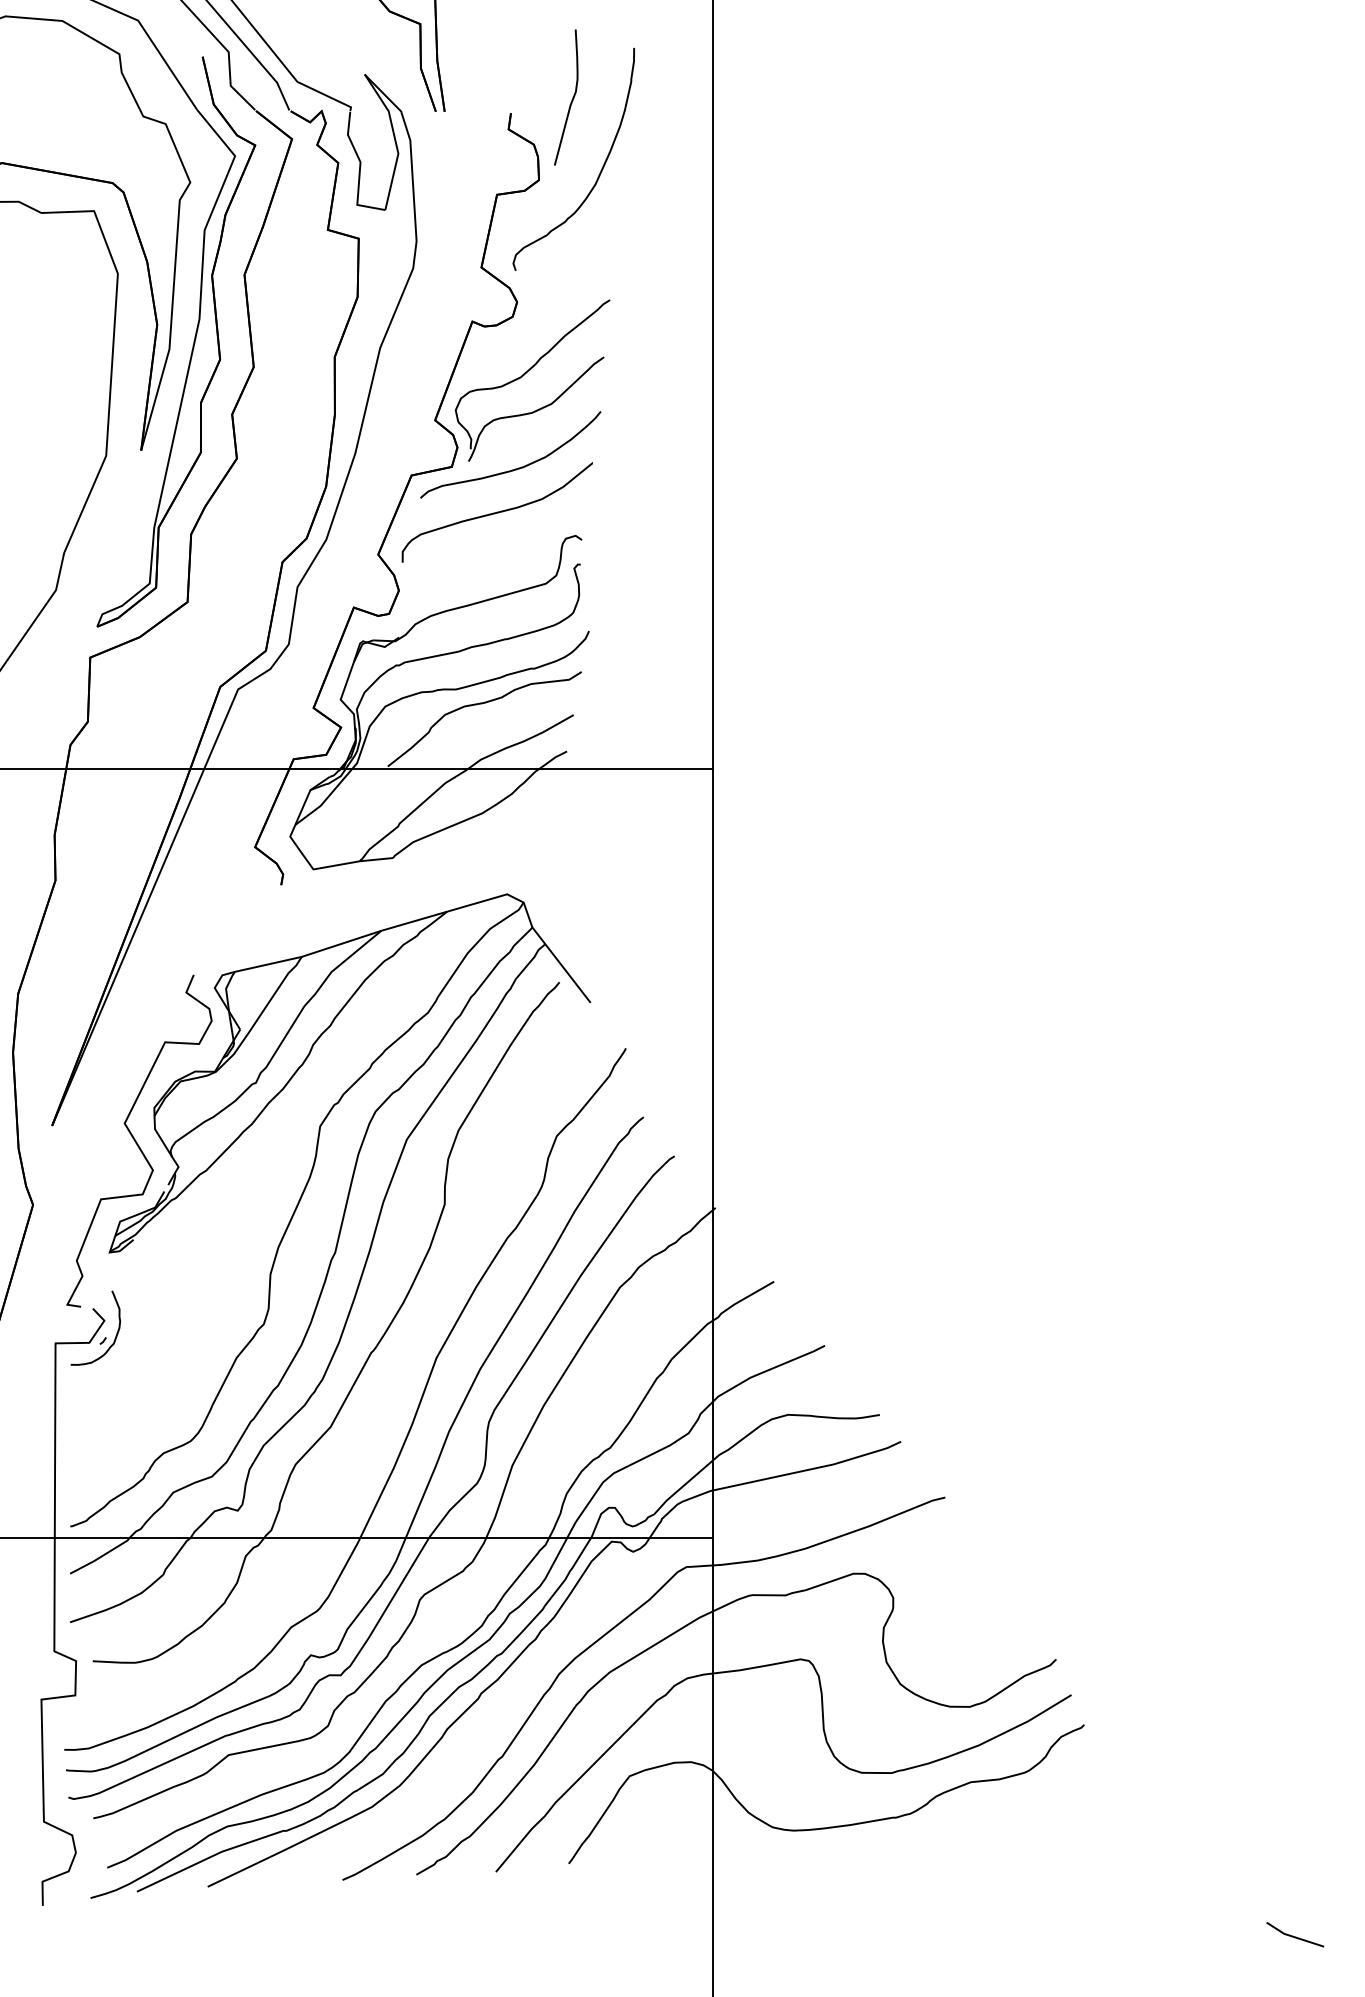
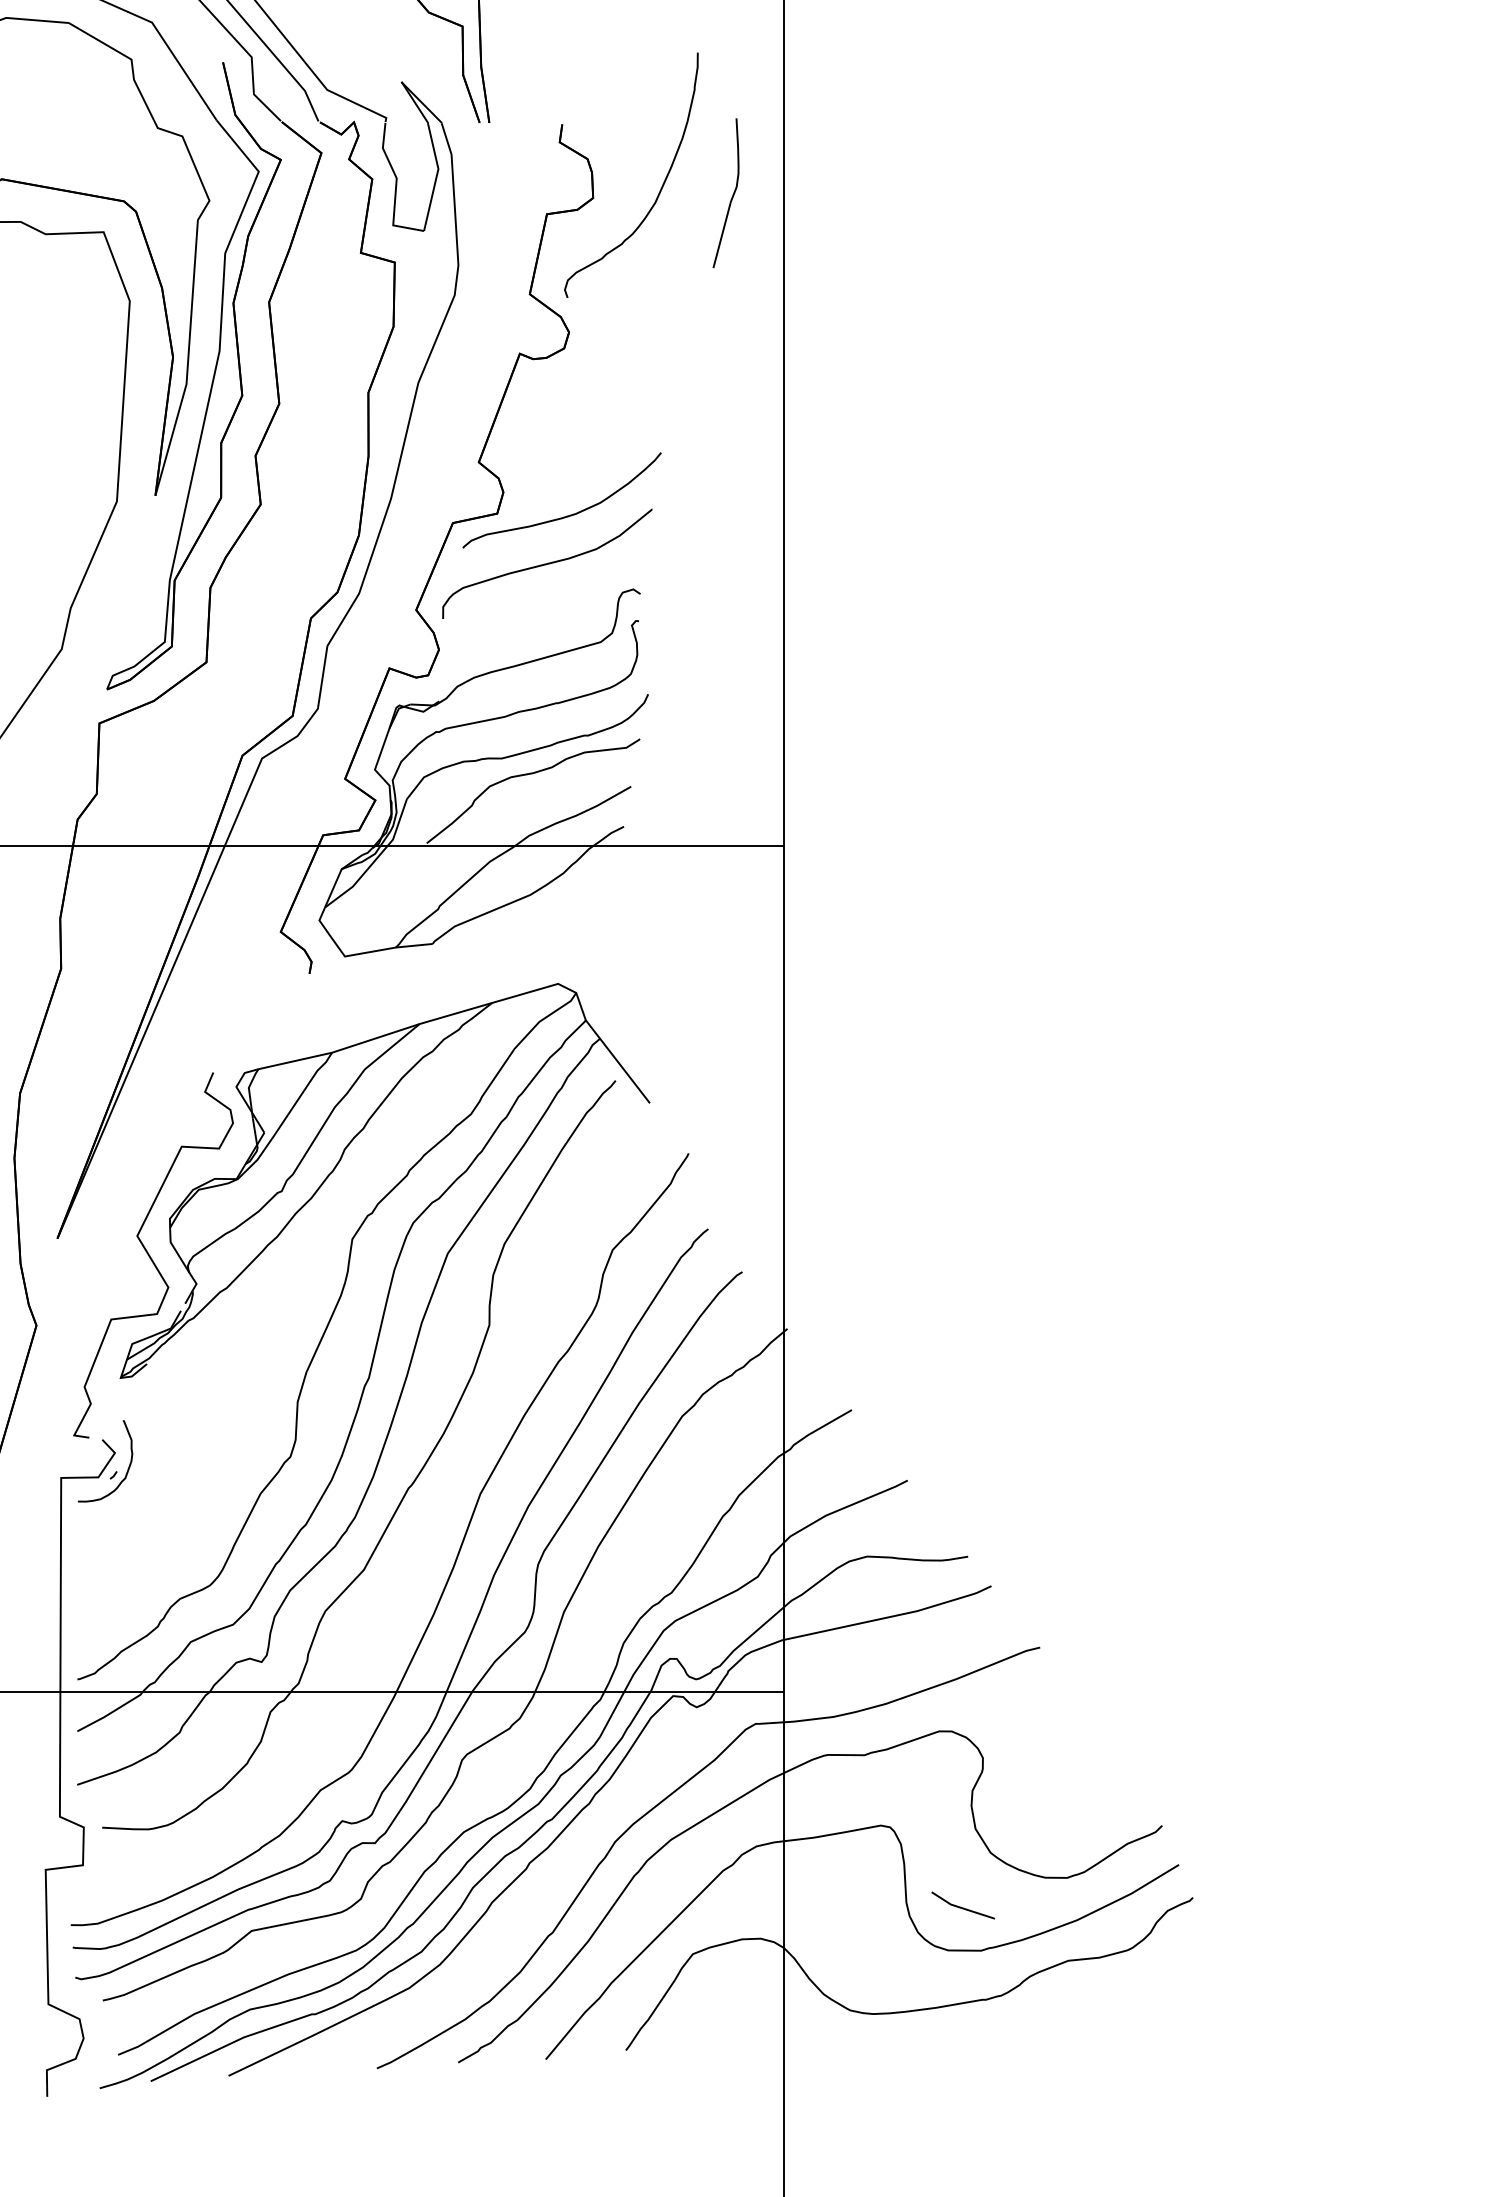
curve: (572, 98) -> (732, 194), moved
part: (525, 374) -> (578, 411), removed
line: (1294, 1936) -> (962, 1907), moved

